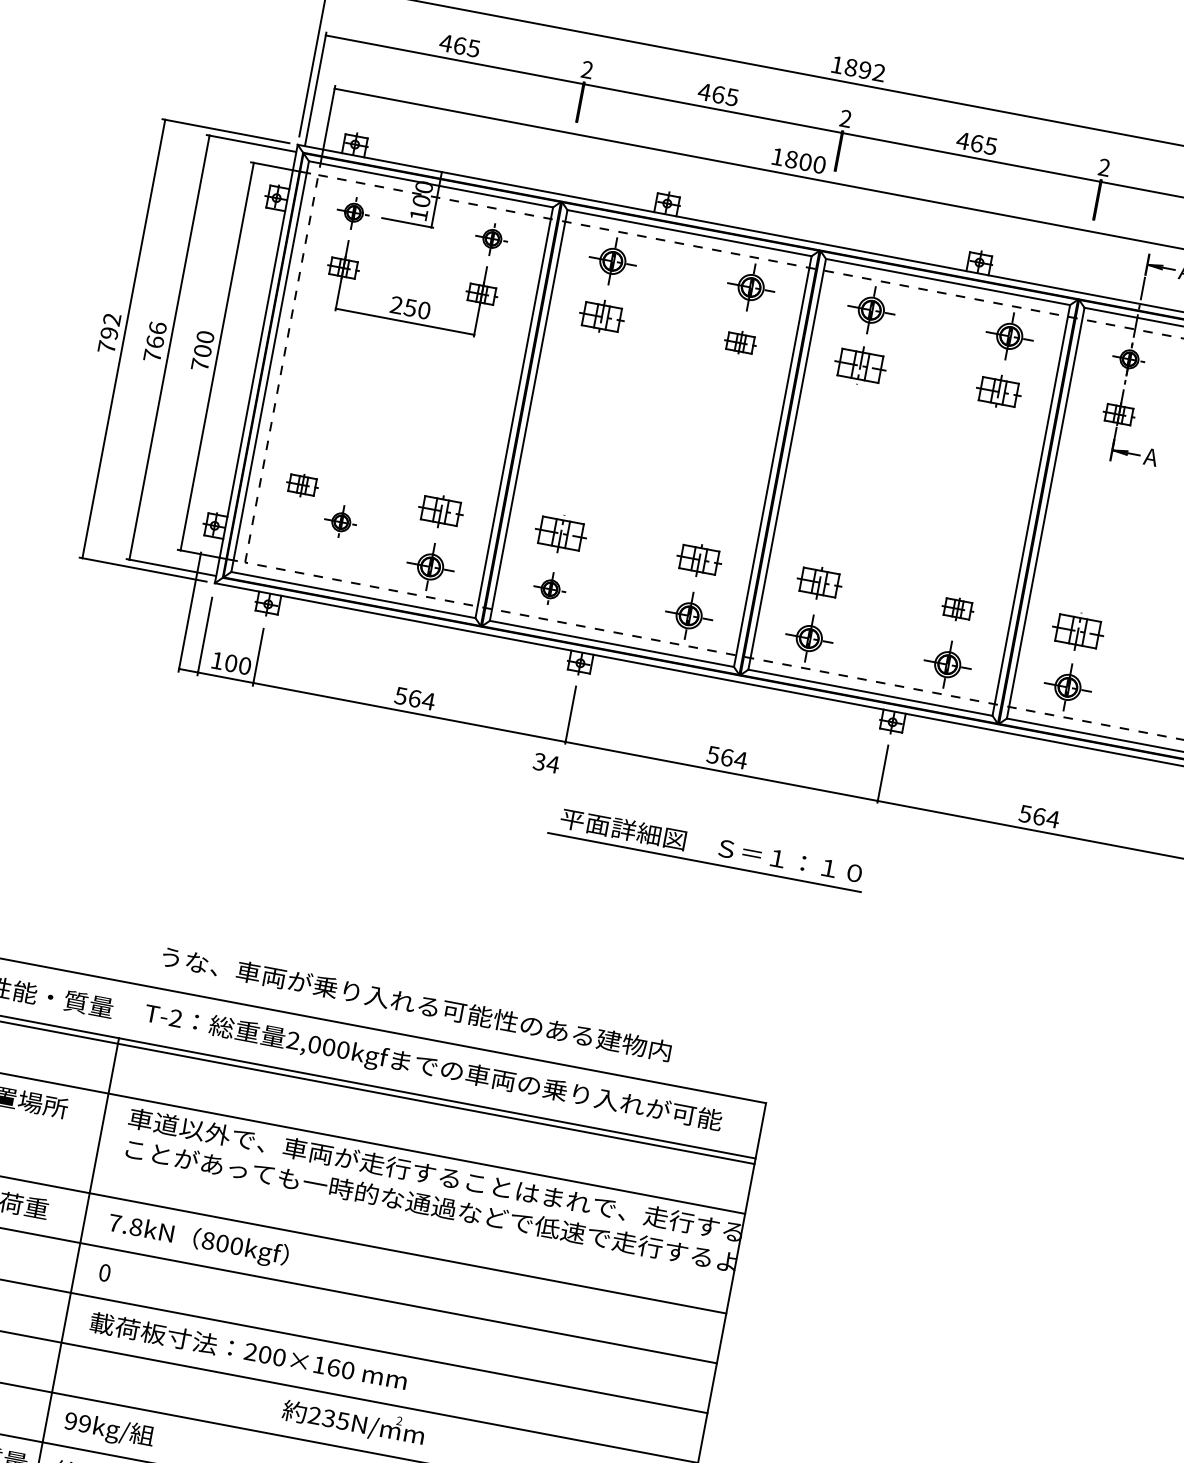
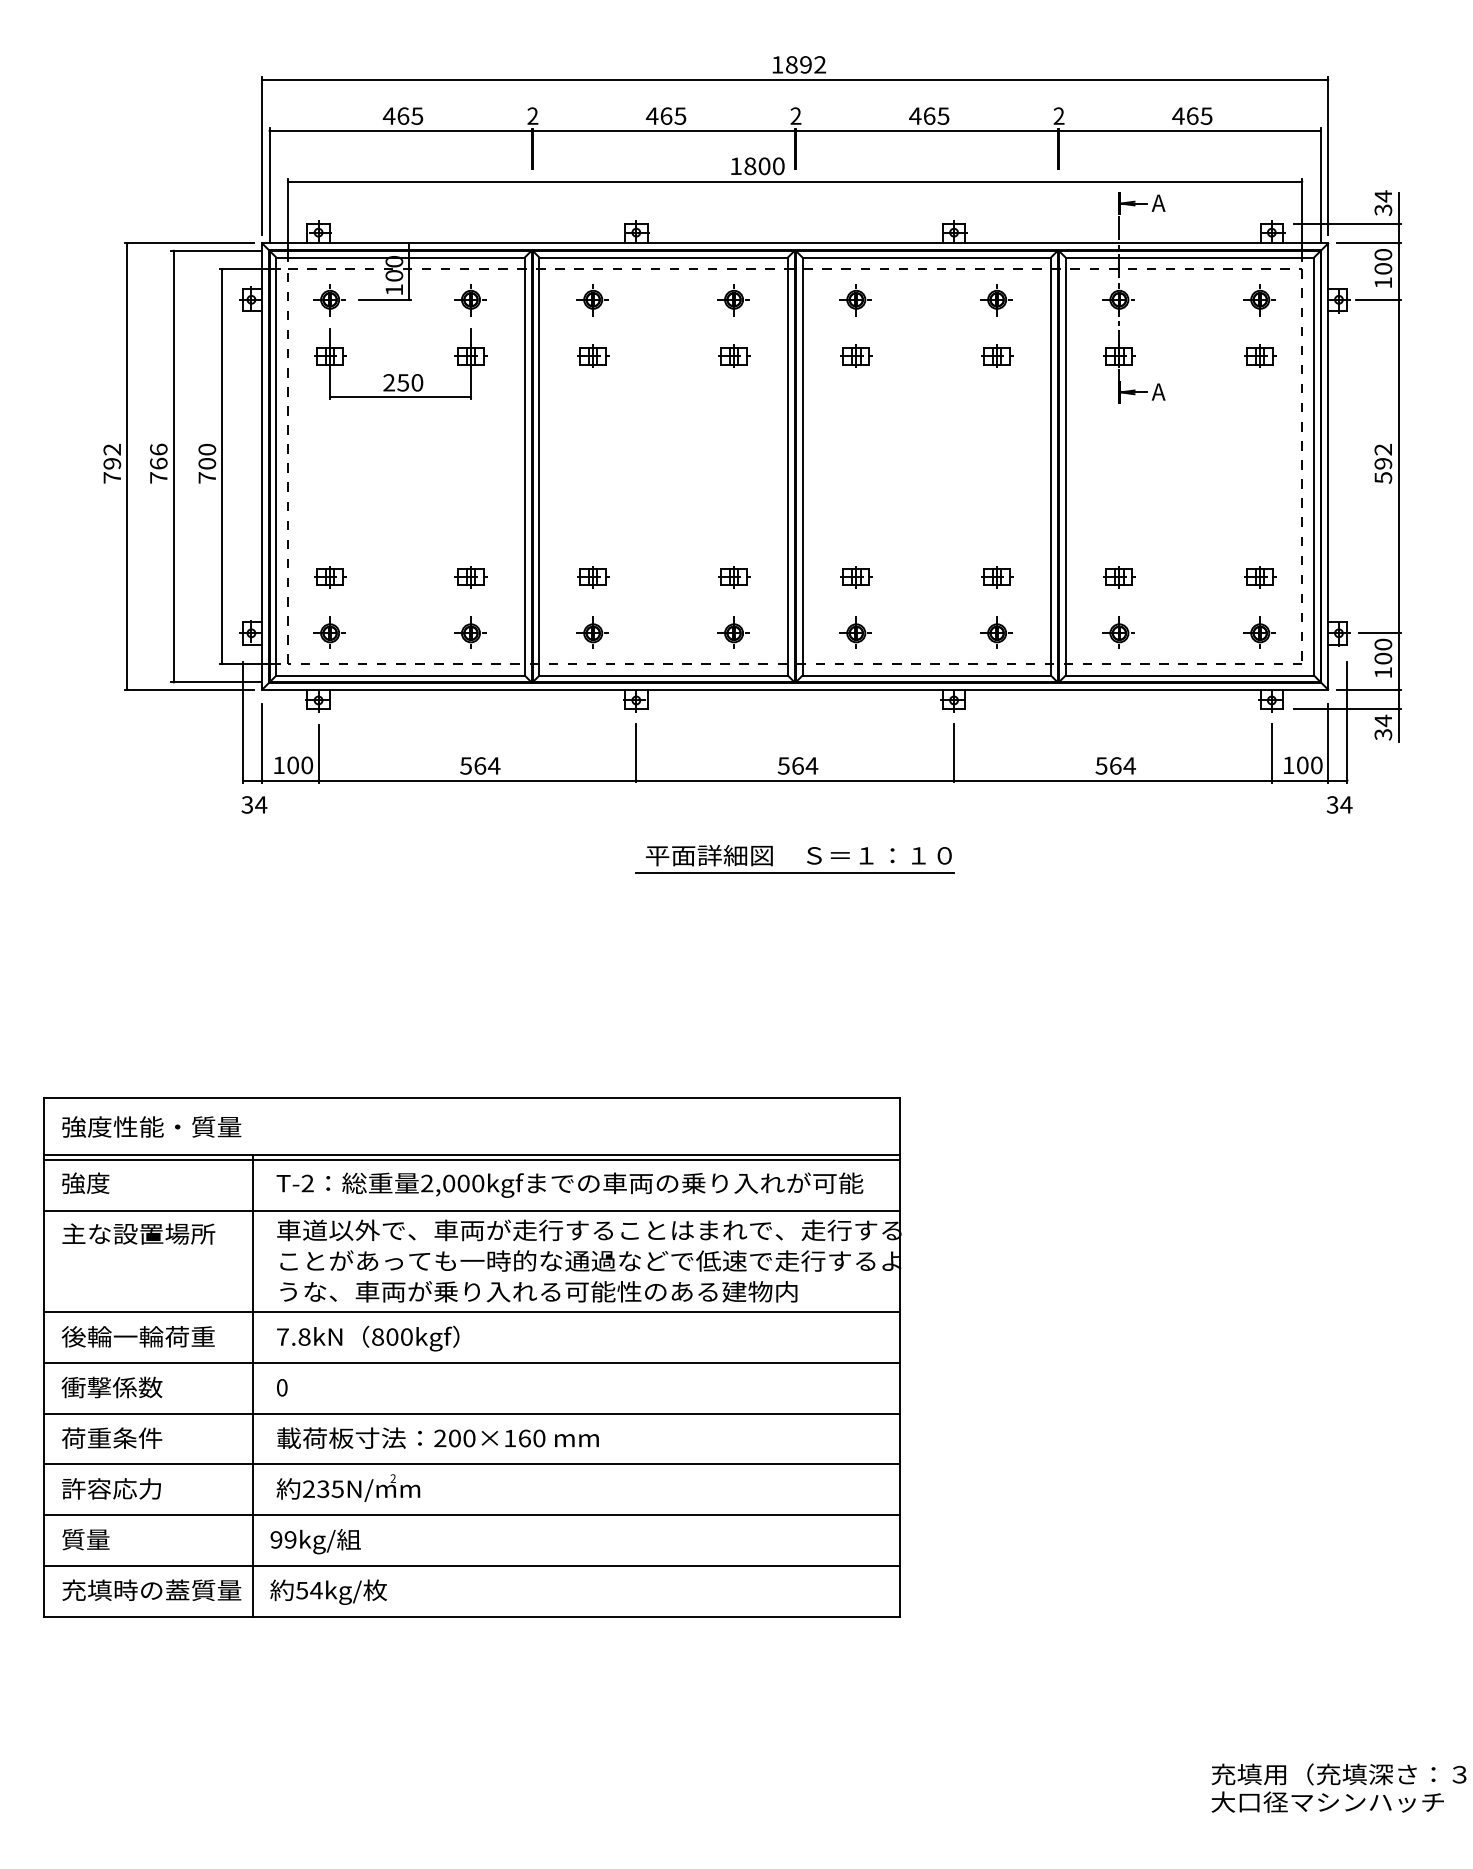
part: (611, 262) -> (592, 300), size x0.71
part: (750, 288) -> (733, 300), size x0.71
part: (870, 310) -> (855, 300), size x0.71
part: (602, 316) -> (593, 355), size x0.71
part: (1008, 337) -> (996, 300), size x0.71
part: (860, 365) -> (856, 355), size x0.62
part: (999, 391) -> (997, 355), size x0.71
part: (440, 511) -> (470, 577), size x0.71
part: (340, 521) -> (329, 632), moved
part: (561, 534) -> (593, 577), size x0.62
part: (699, 560) -> (734, 577), size x0.71
part: (430, 565) -> (470, 632), size x0.71
part: (819, 583) -> (856, 577), size x0.71
part: (688, 614) -> (733, 632), size x0.71
part: (1078, 632) -> (1119, 577), size x0.62
part: (808, 637) -> (855, 632), size x0.71
part: (946, 663) -> (996, 632), size x0.71
part: (1066, 686) -> (1118, 632), size x0.71
text: (546, 762) -> (254, 804), moved
text: (416, 1003) -> (538, 1291), moved
text: (432, 1067) -> (569, 1184), moved
text: (353, 1421) -> (348, 1487), moved

